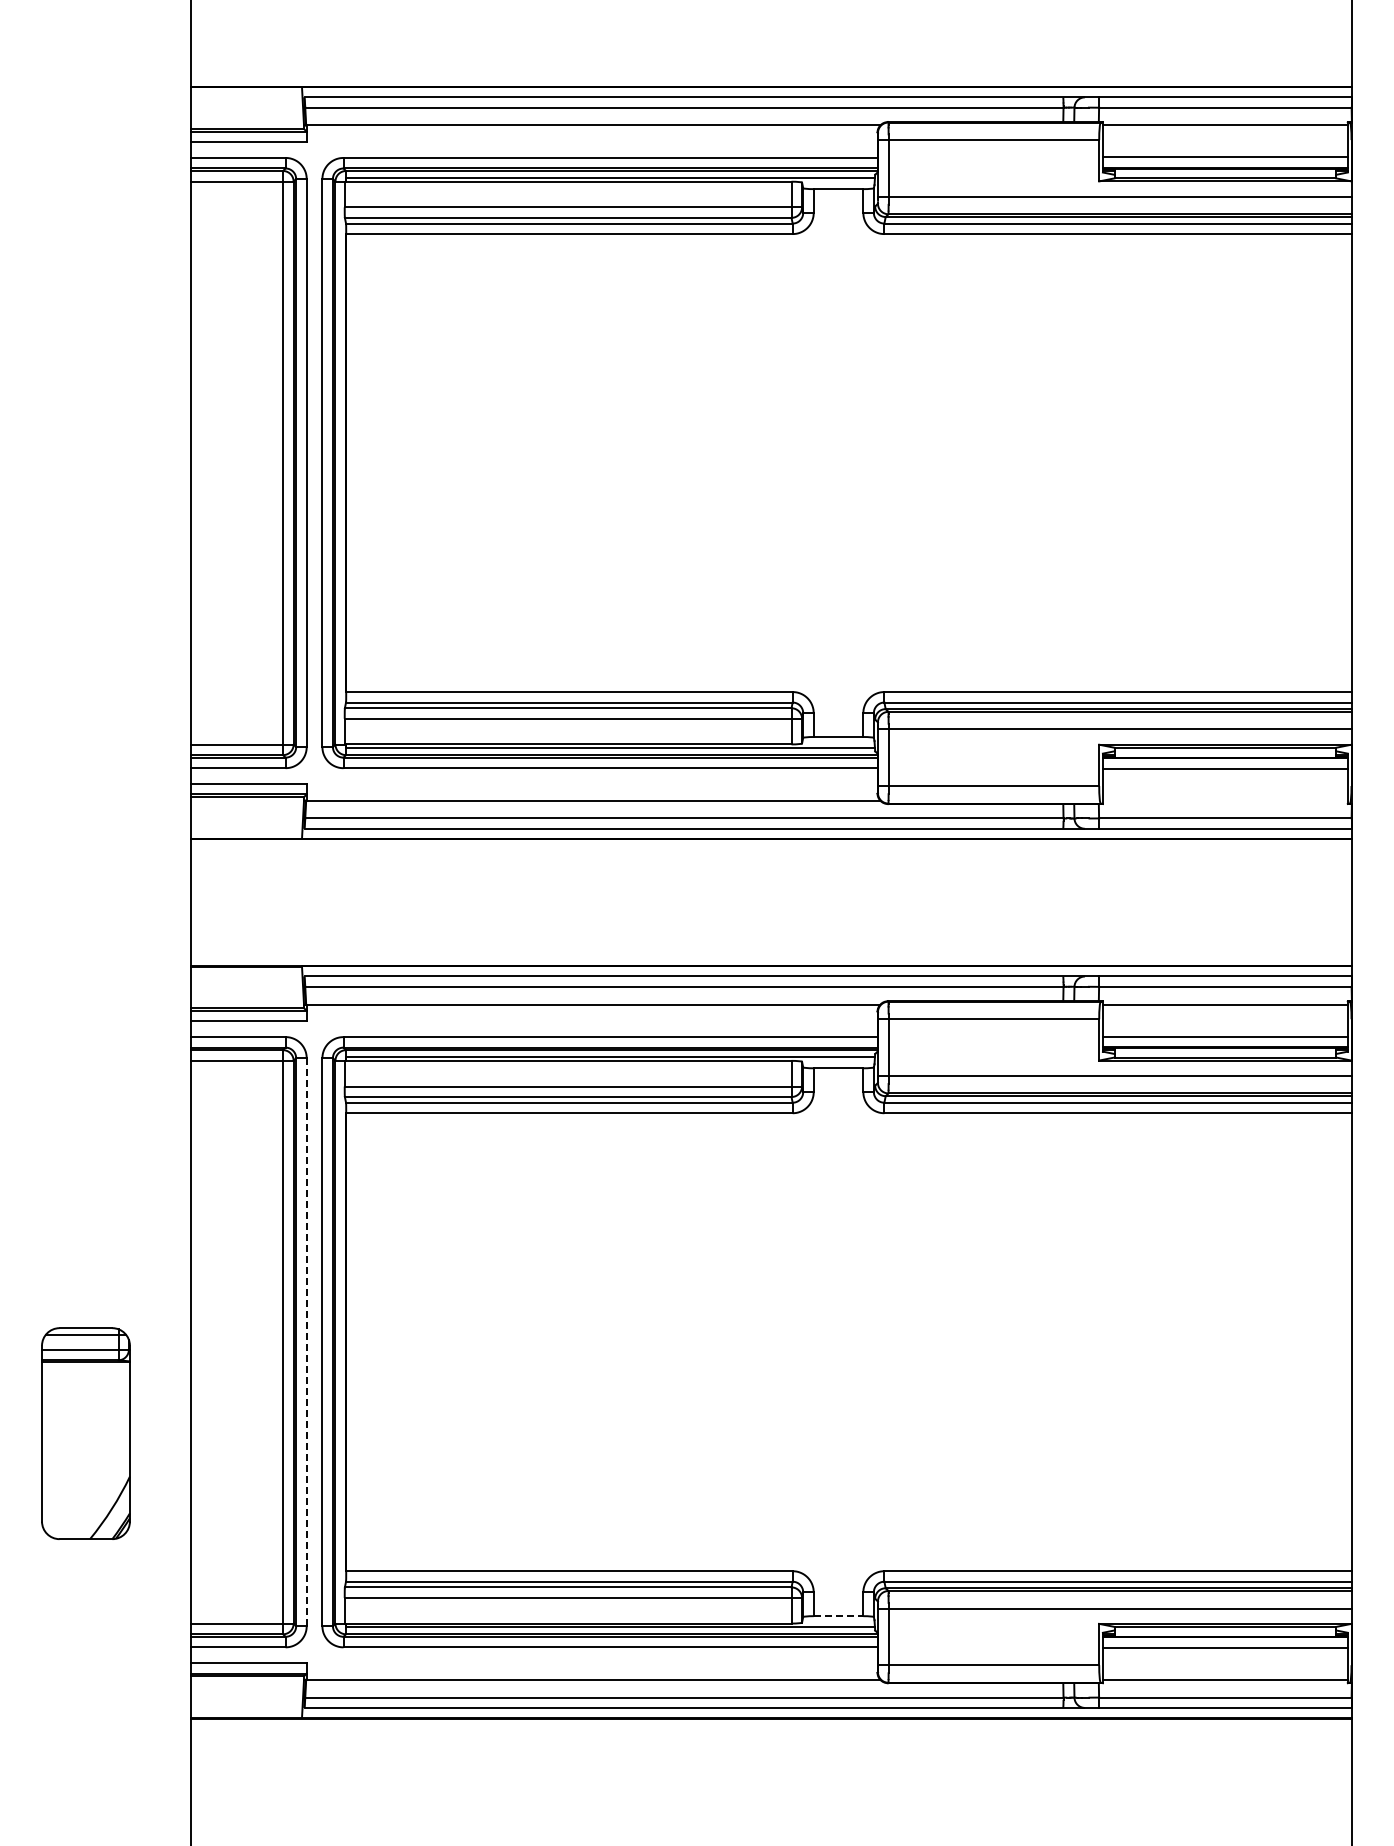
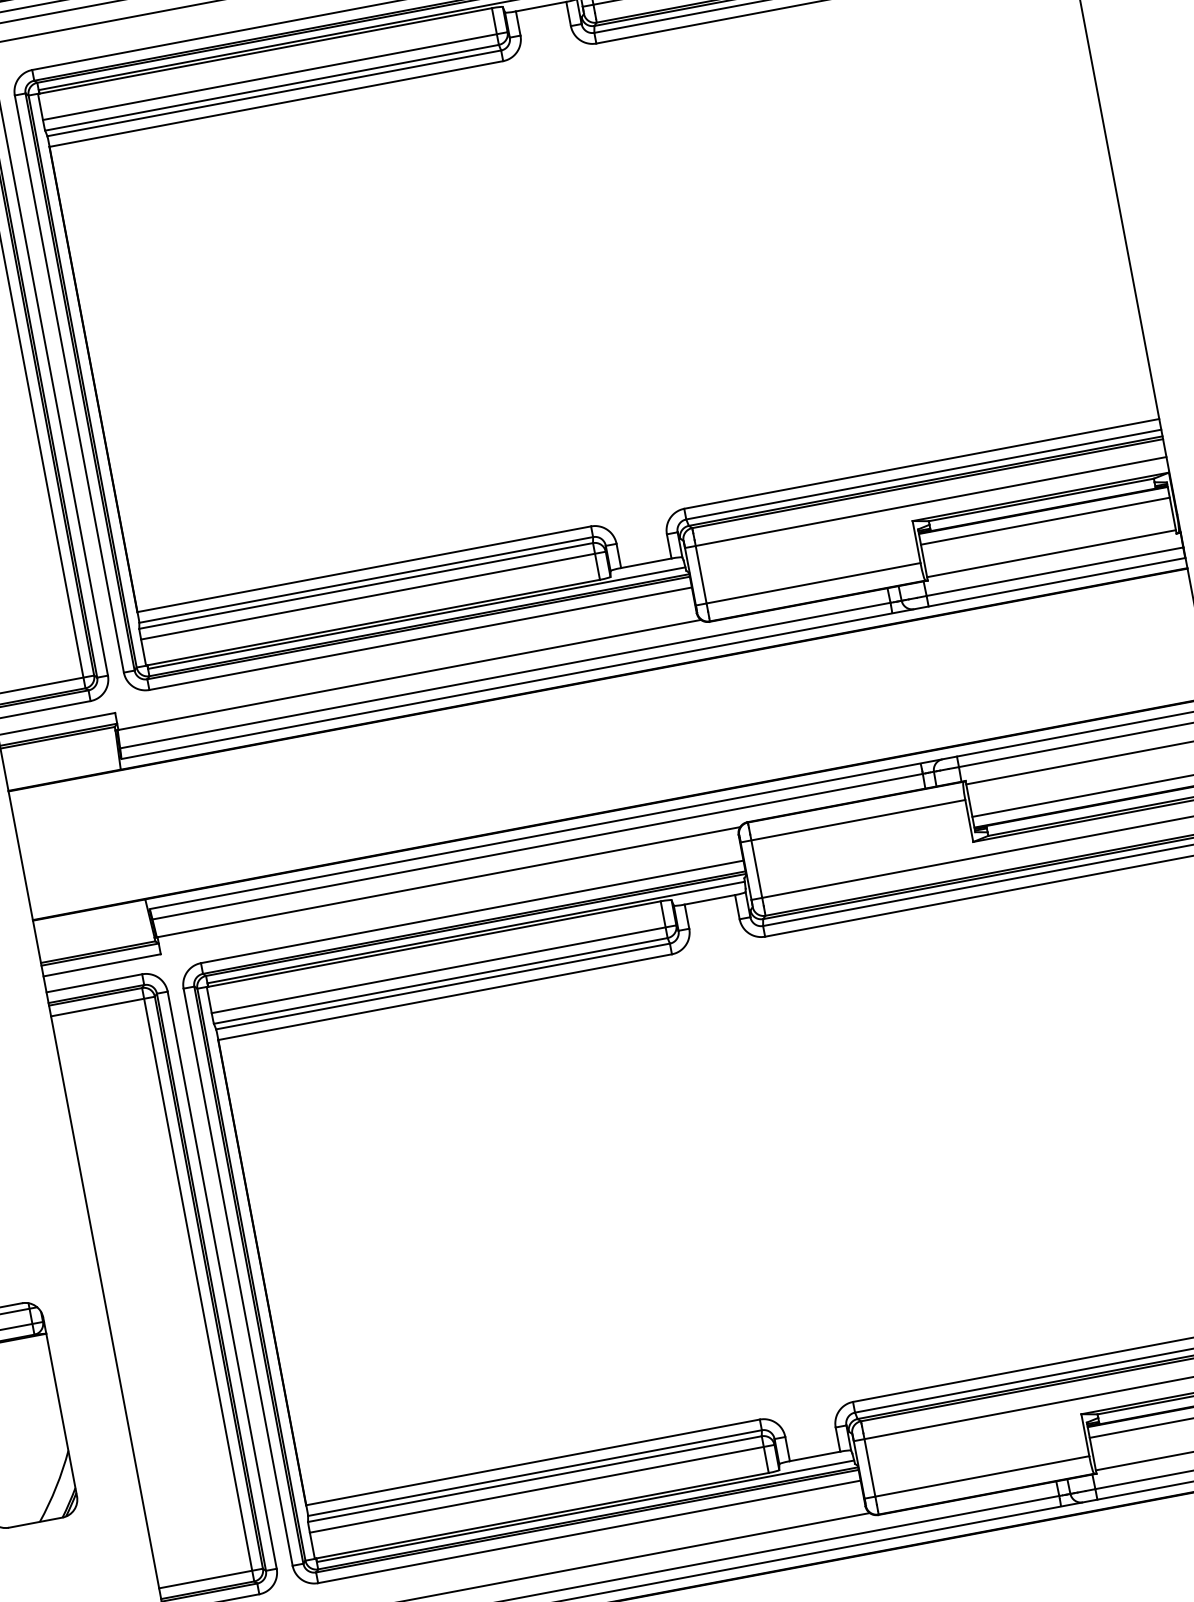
line: (1224, 800) -> (1050, 553), added
line: (306, 1342) -> (222, 1280), dashed -> solid
line: (838, 1616) -> (815, 1456), dashed -> solid

